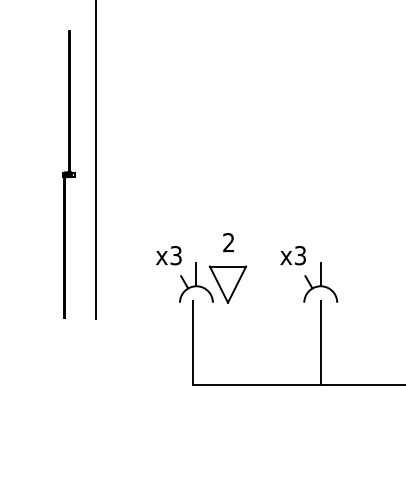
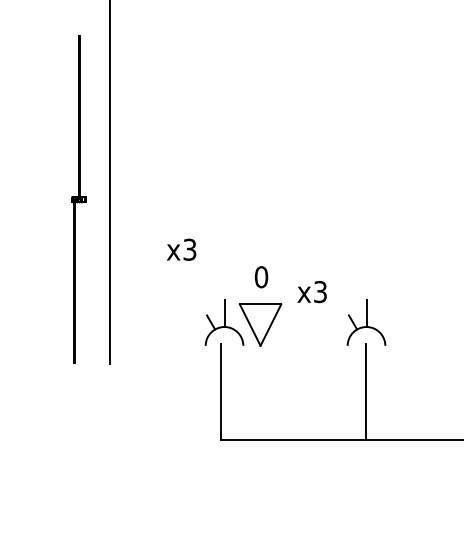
text: (228, 242) -> (261, 276), 2 -> 0
text: (168, 255) -> (181, 249), moved
text: (292, 255) -> (311, 291), moved

